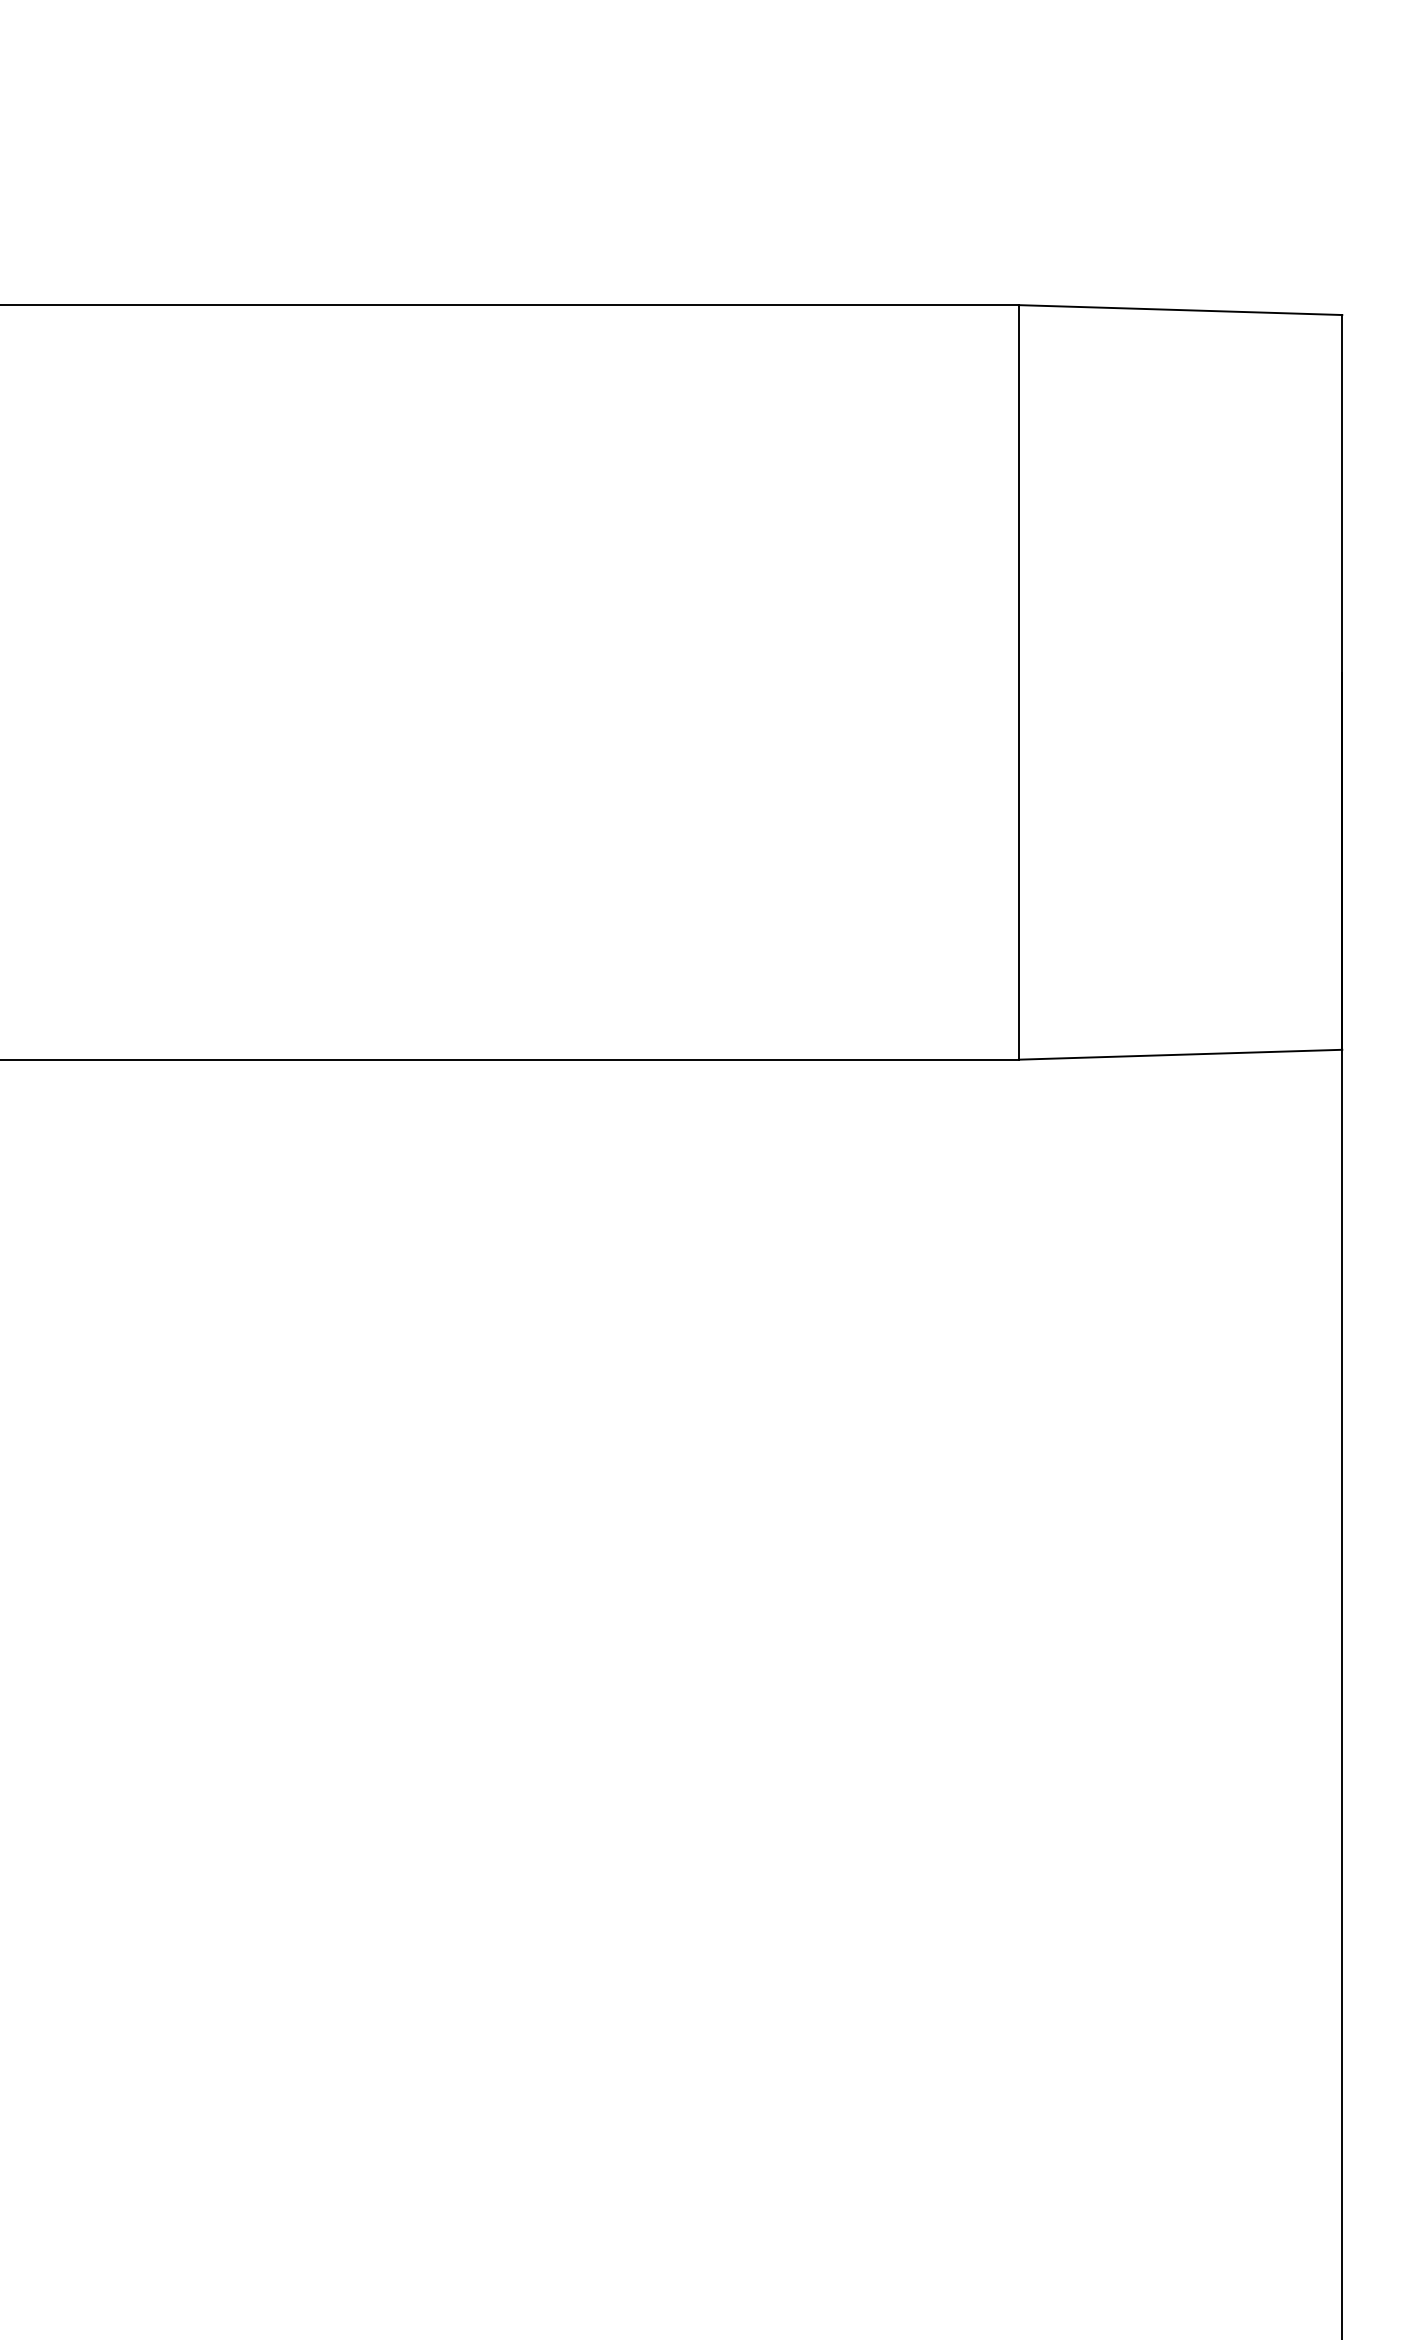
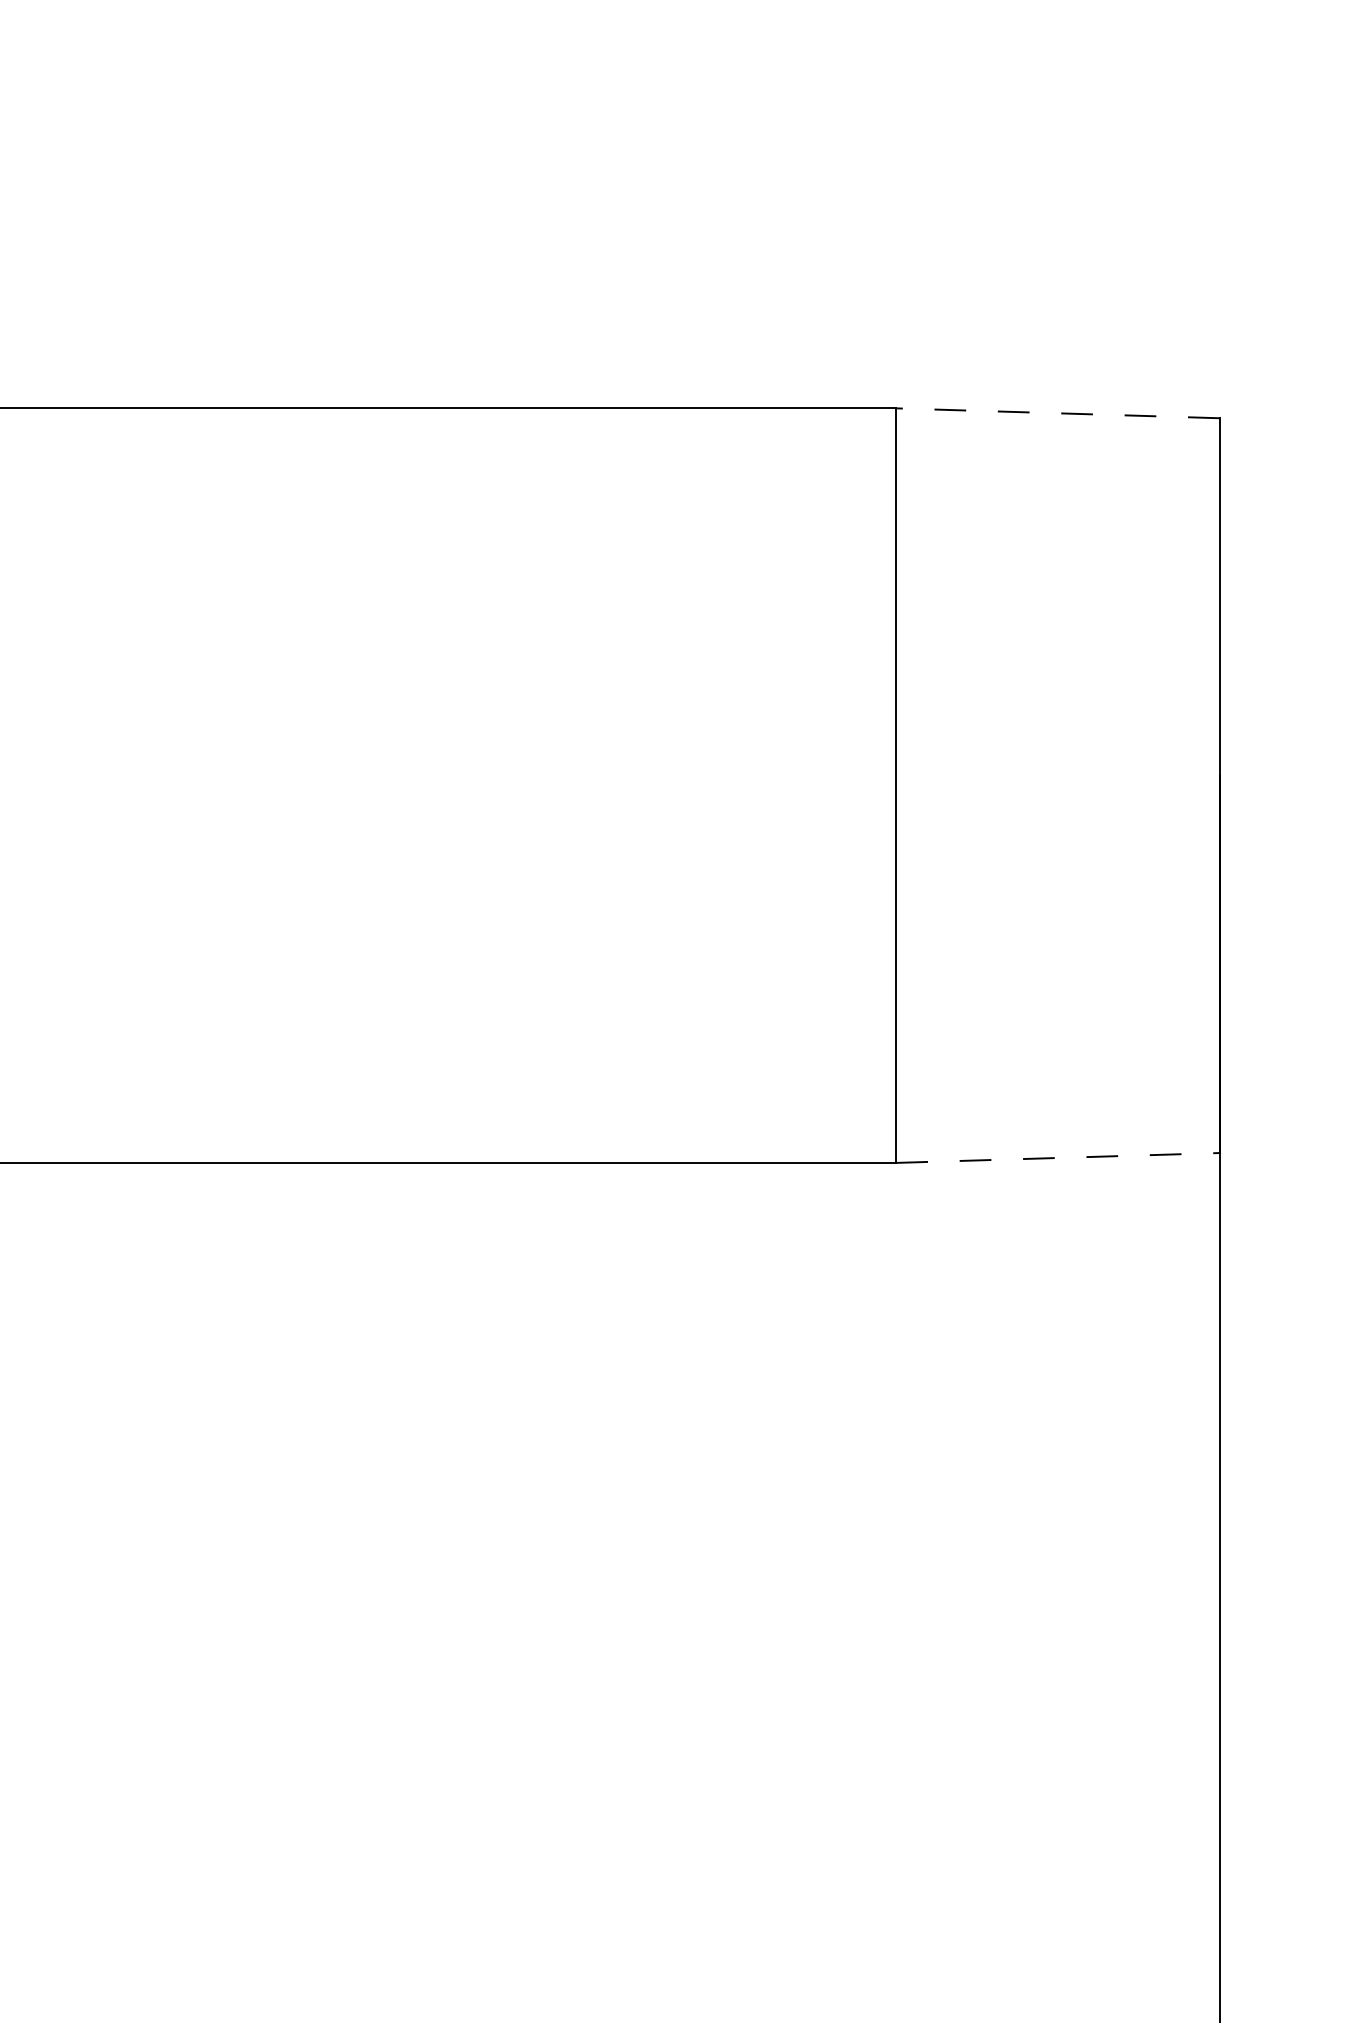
line: (1180, 310) -> (1057, 413), solid -> dashed
line: (1180, 1054) -> (1057, 1157), solid -> dashed

